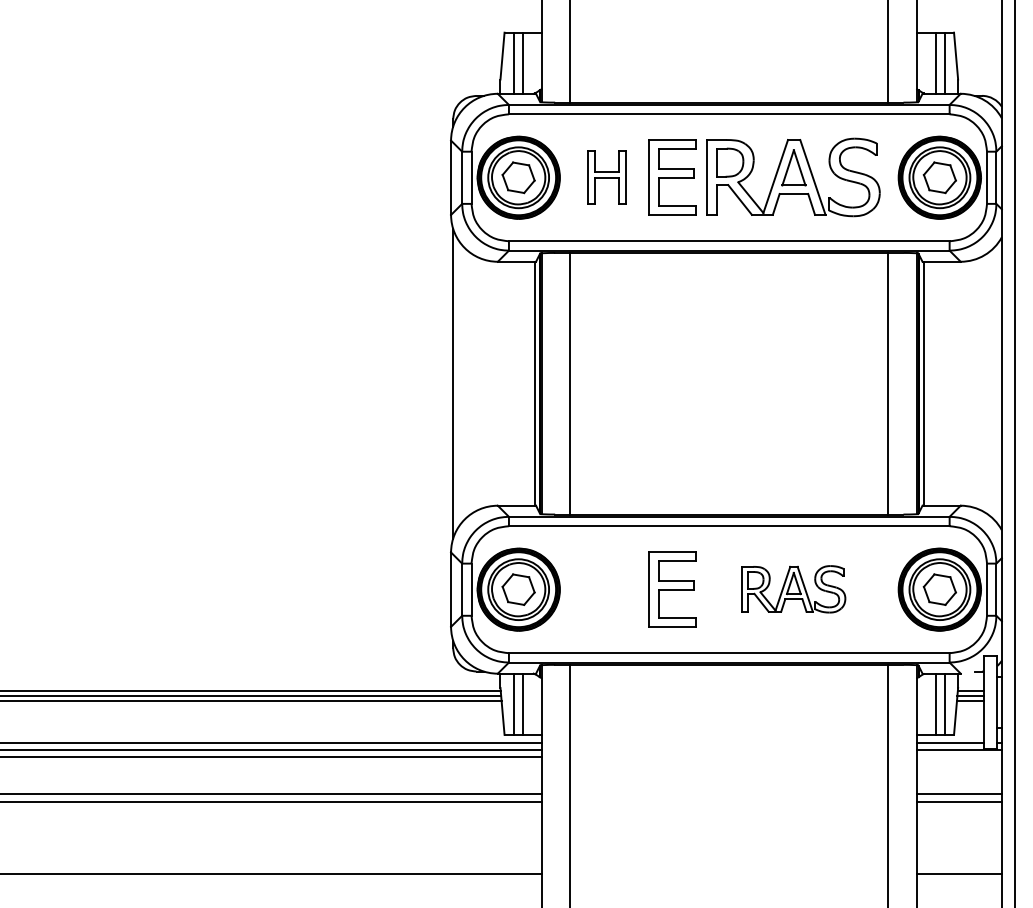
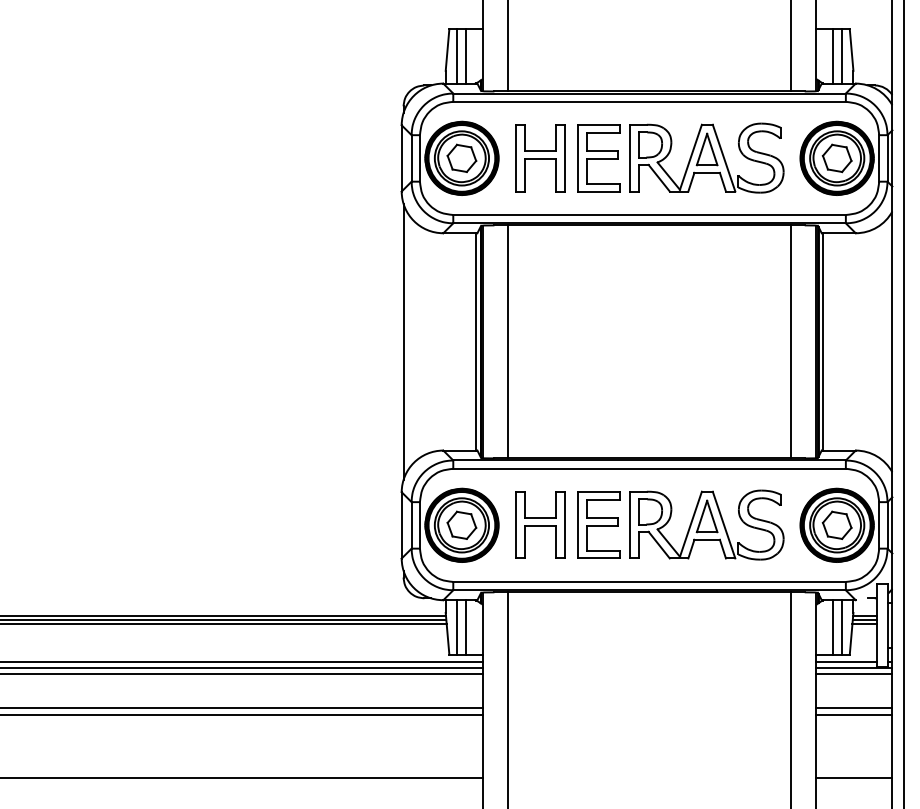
part: (606, 177) -> (540, 158), size x1.43
part: (606, 588) -> (540, 524), added
part: (793, 588) -> (706, 524), size x1.67
line: (959, 757) -> (854, 674), added

